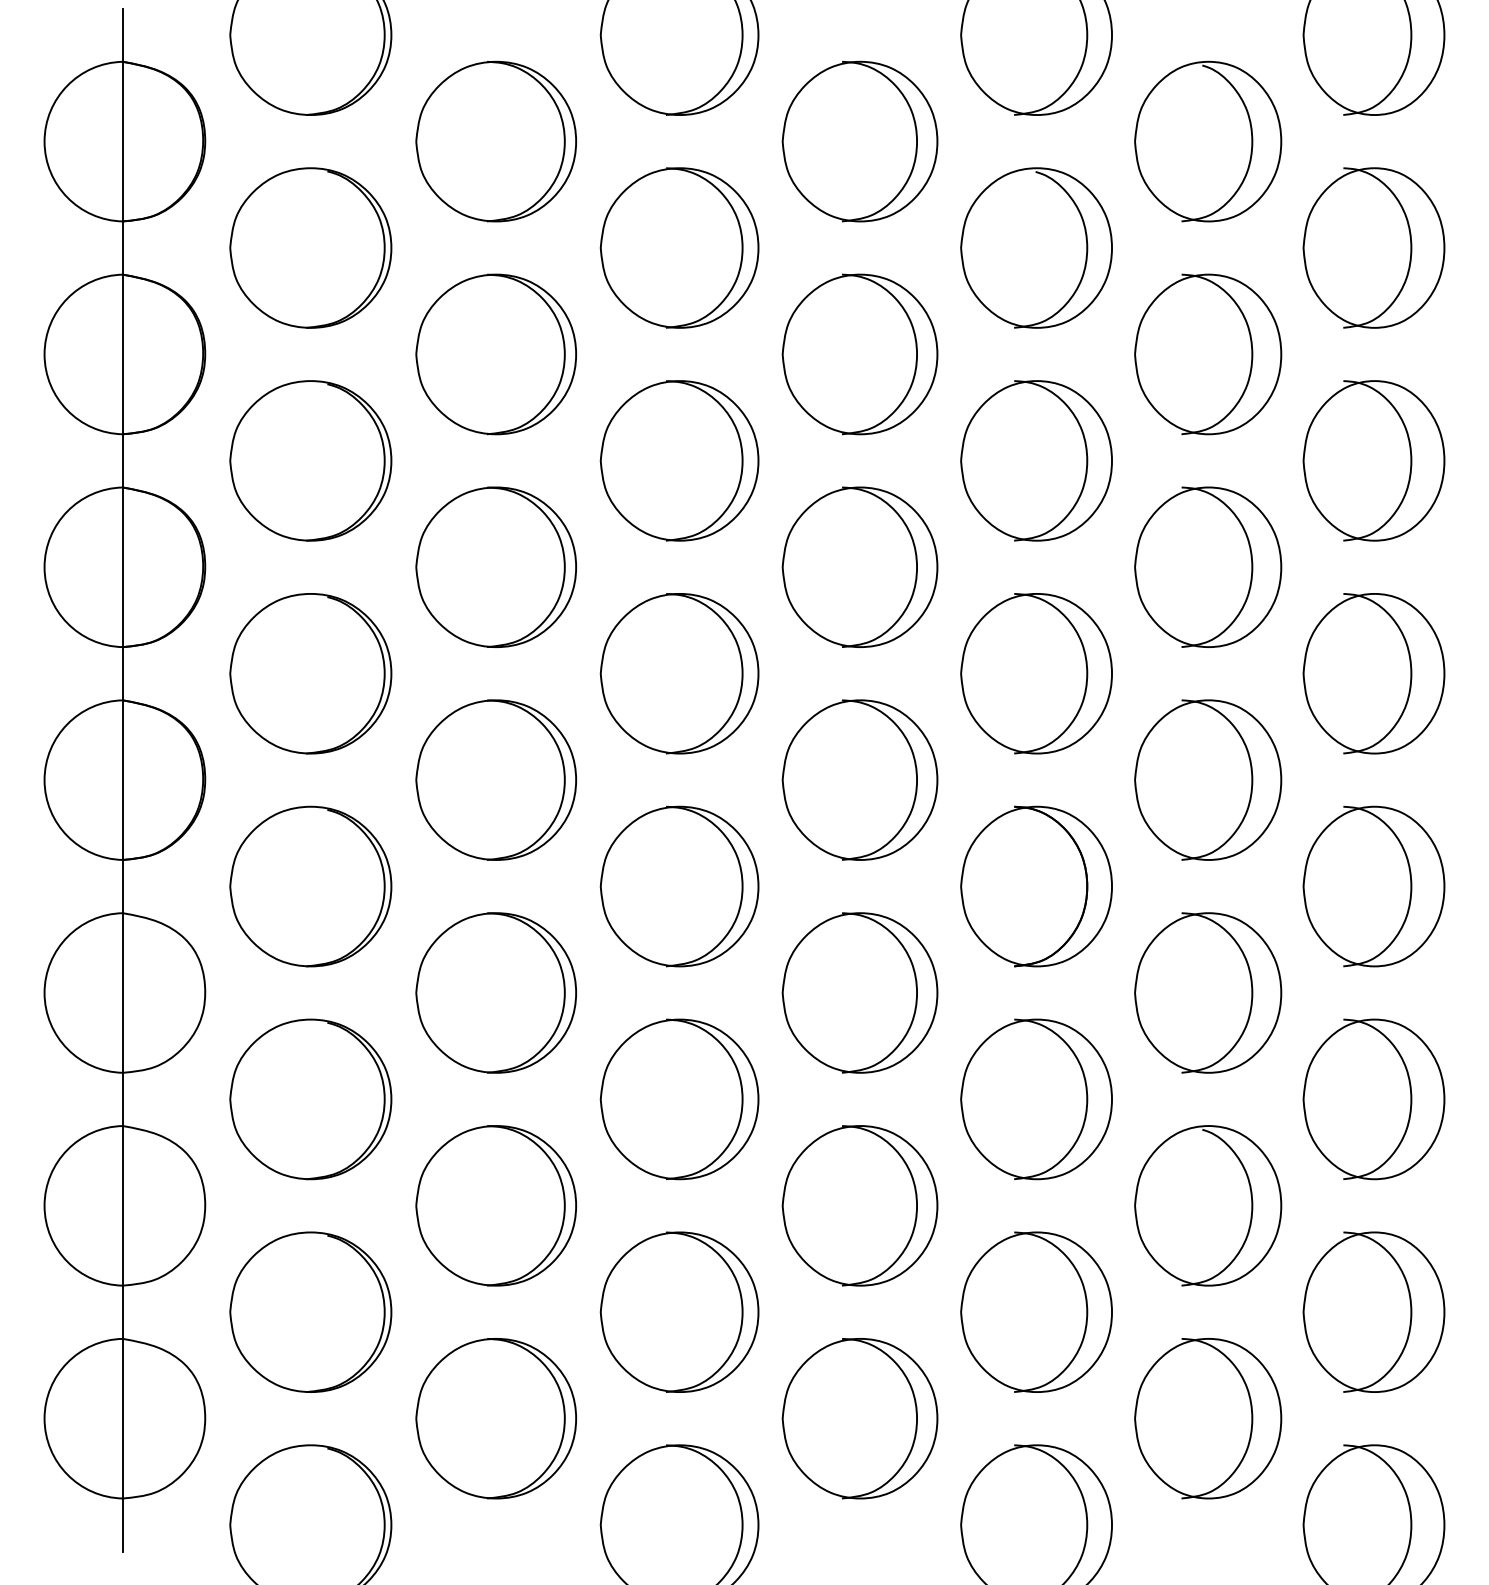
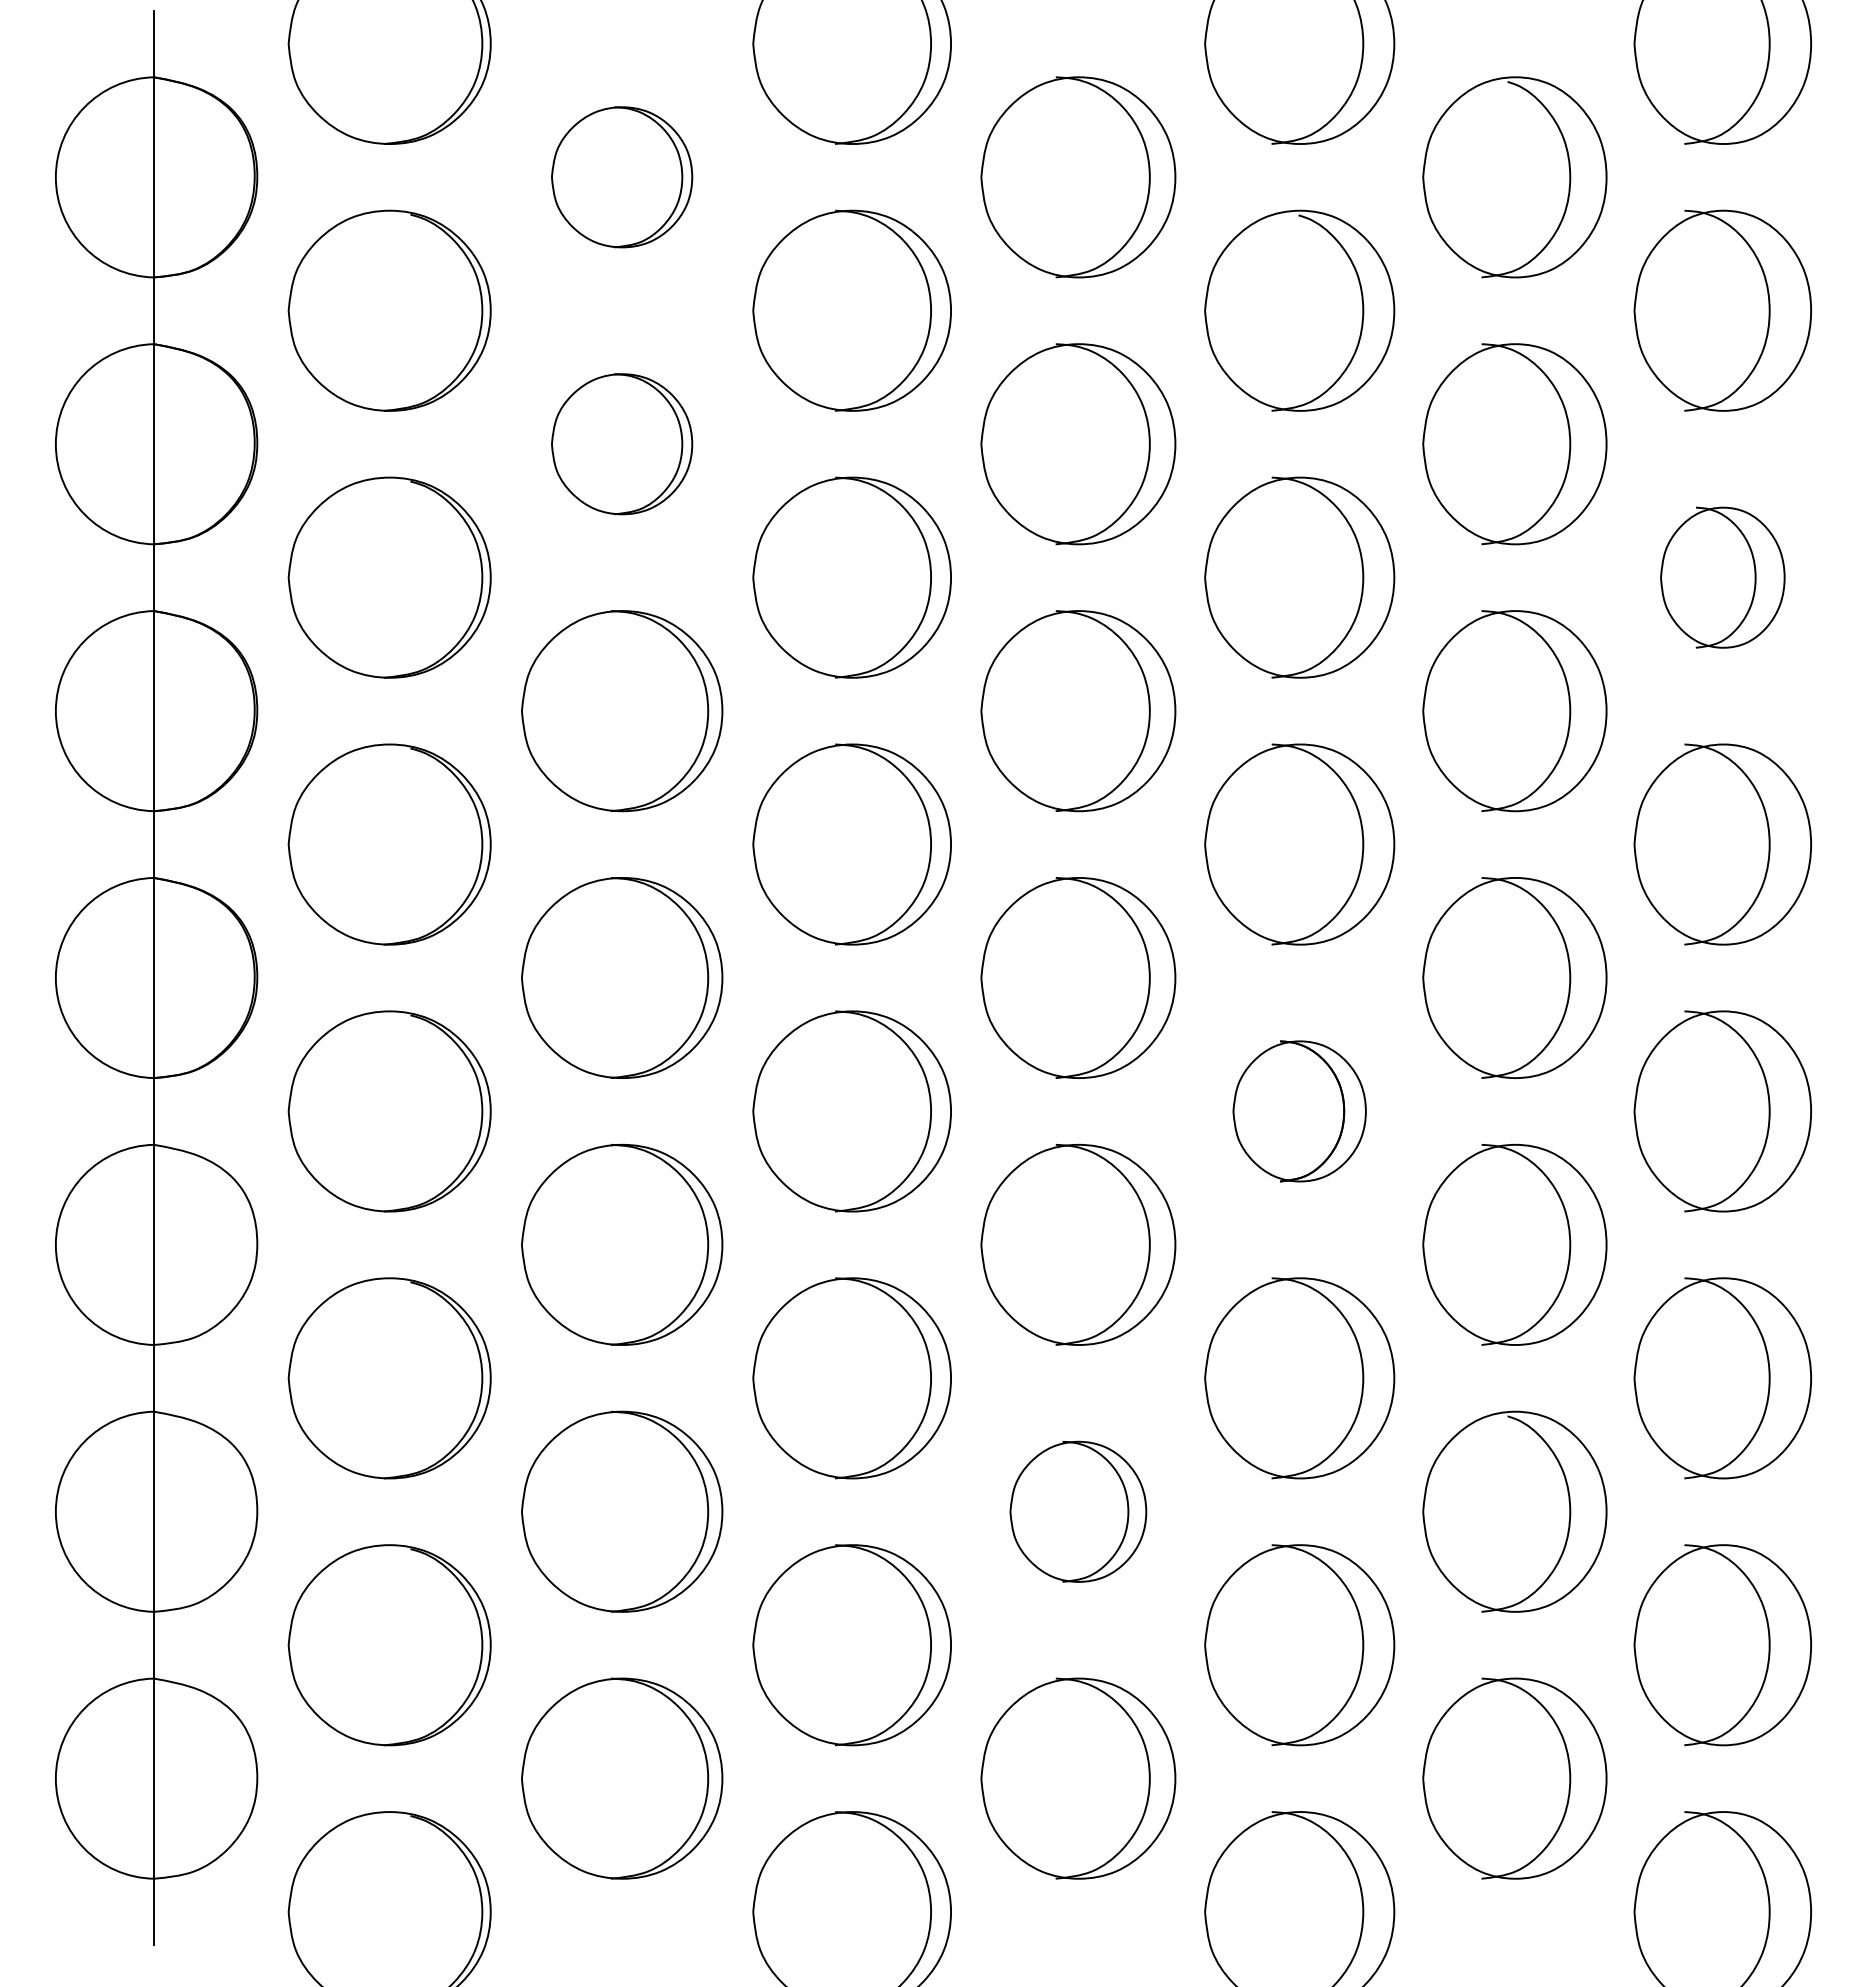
part: (495, 141) -> (621, 177), size x0.7
part: (495, 354) -> (621, 444), size x0.7
part: (1373, 460) -> (1722, 577), size x0.7
part: (1036, 886) -> (1299, 1111), size x0.7
part: (859, 1205) -> (1077, 1511), size x0.7

